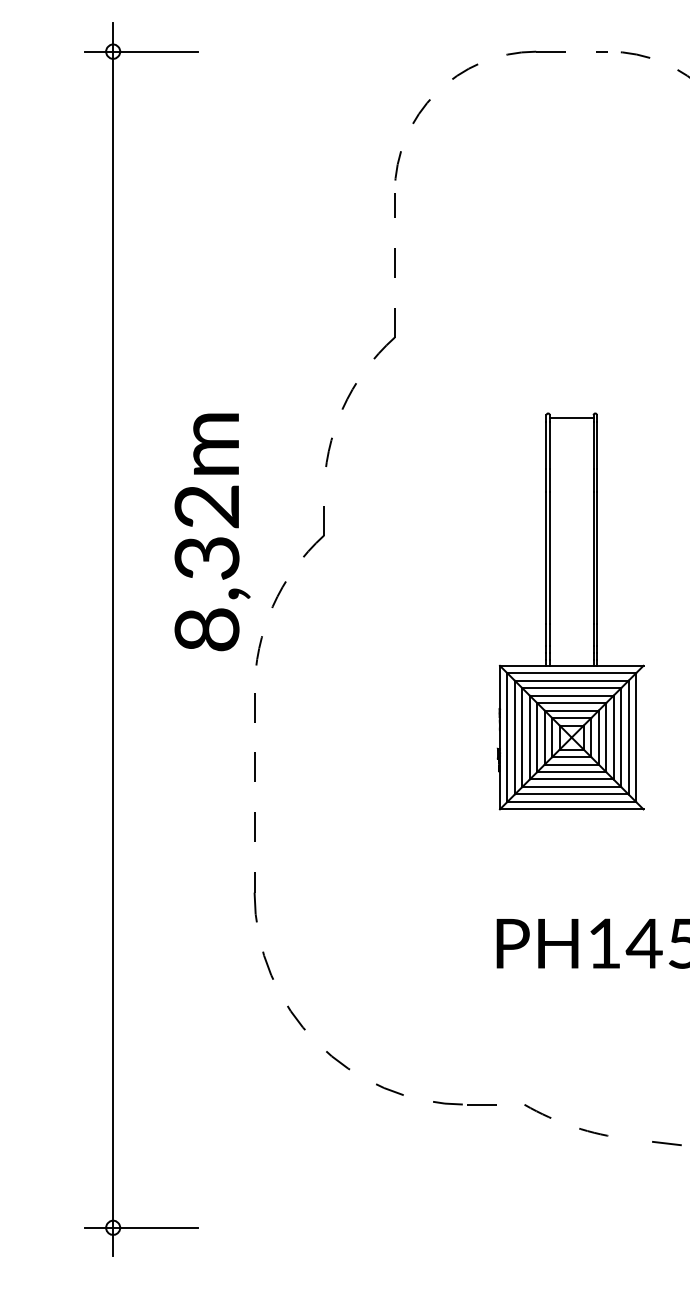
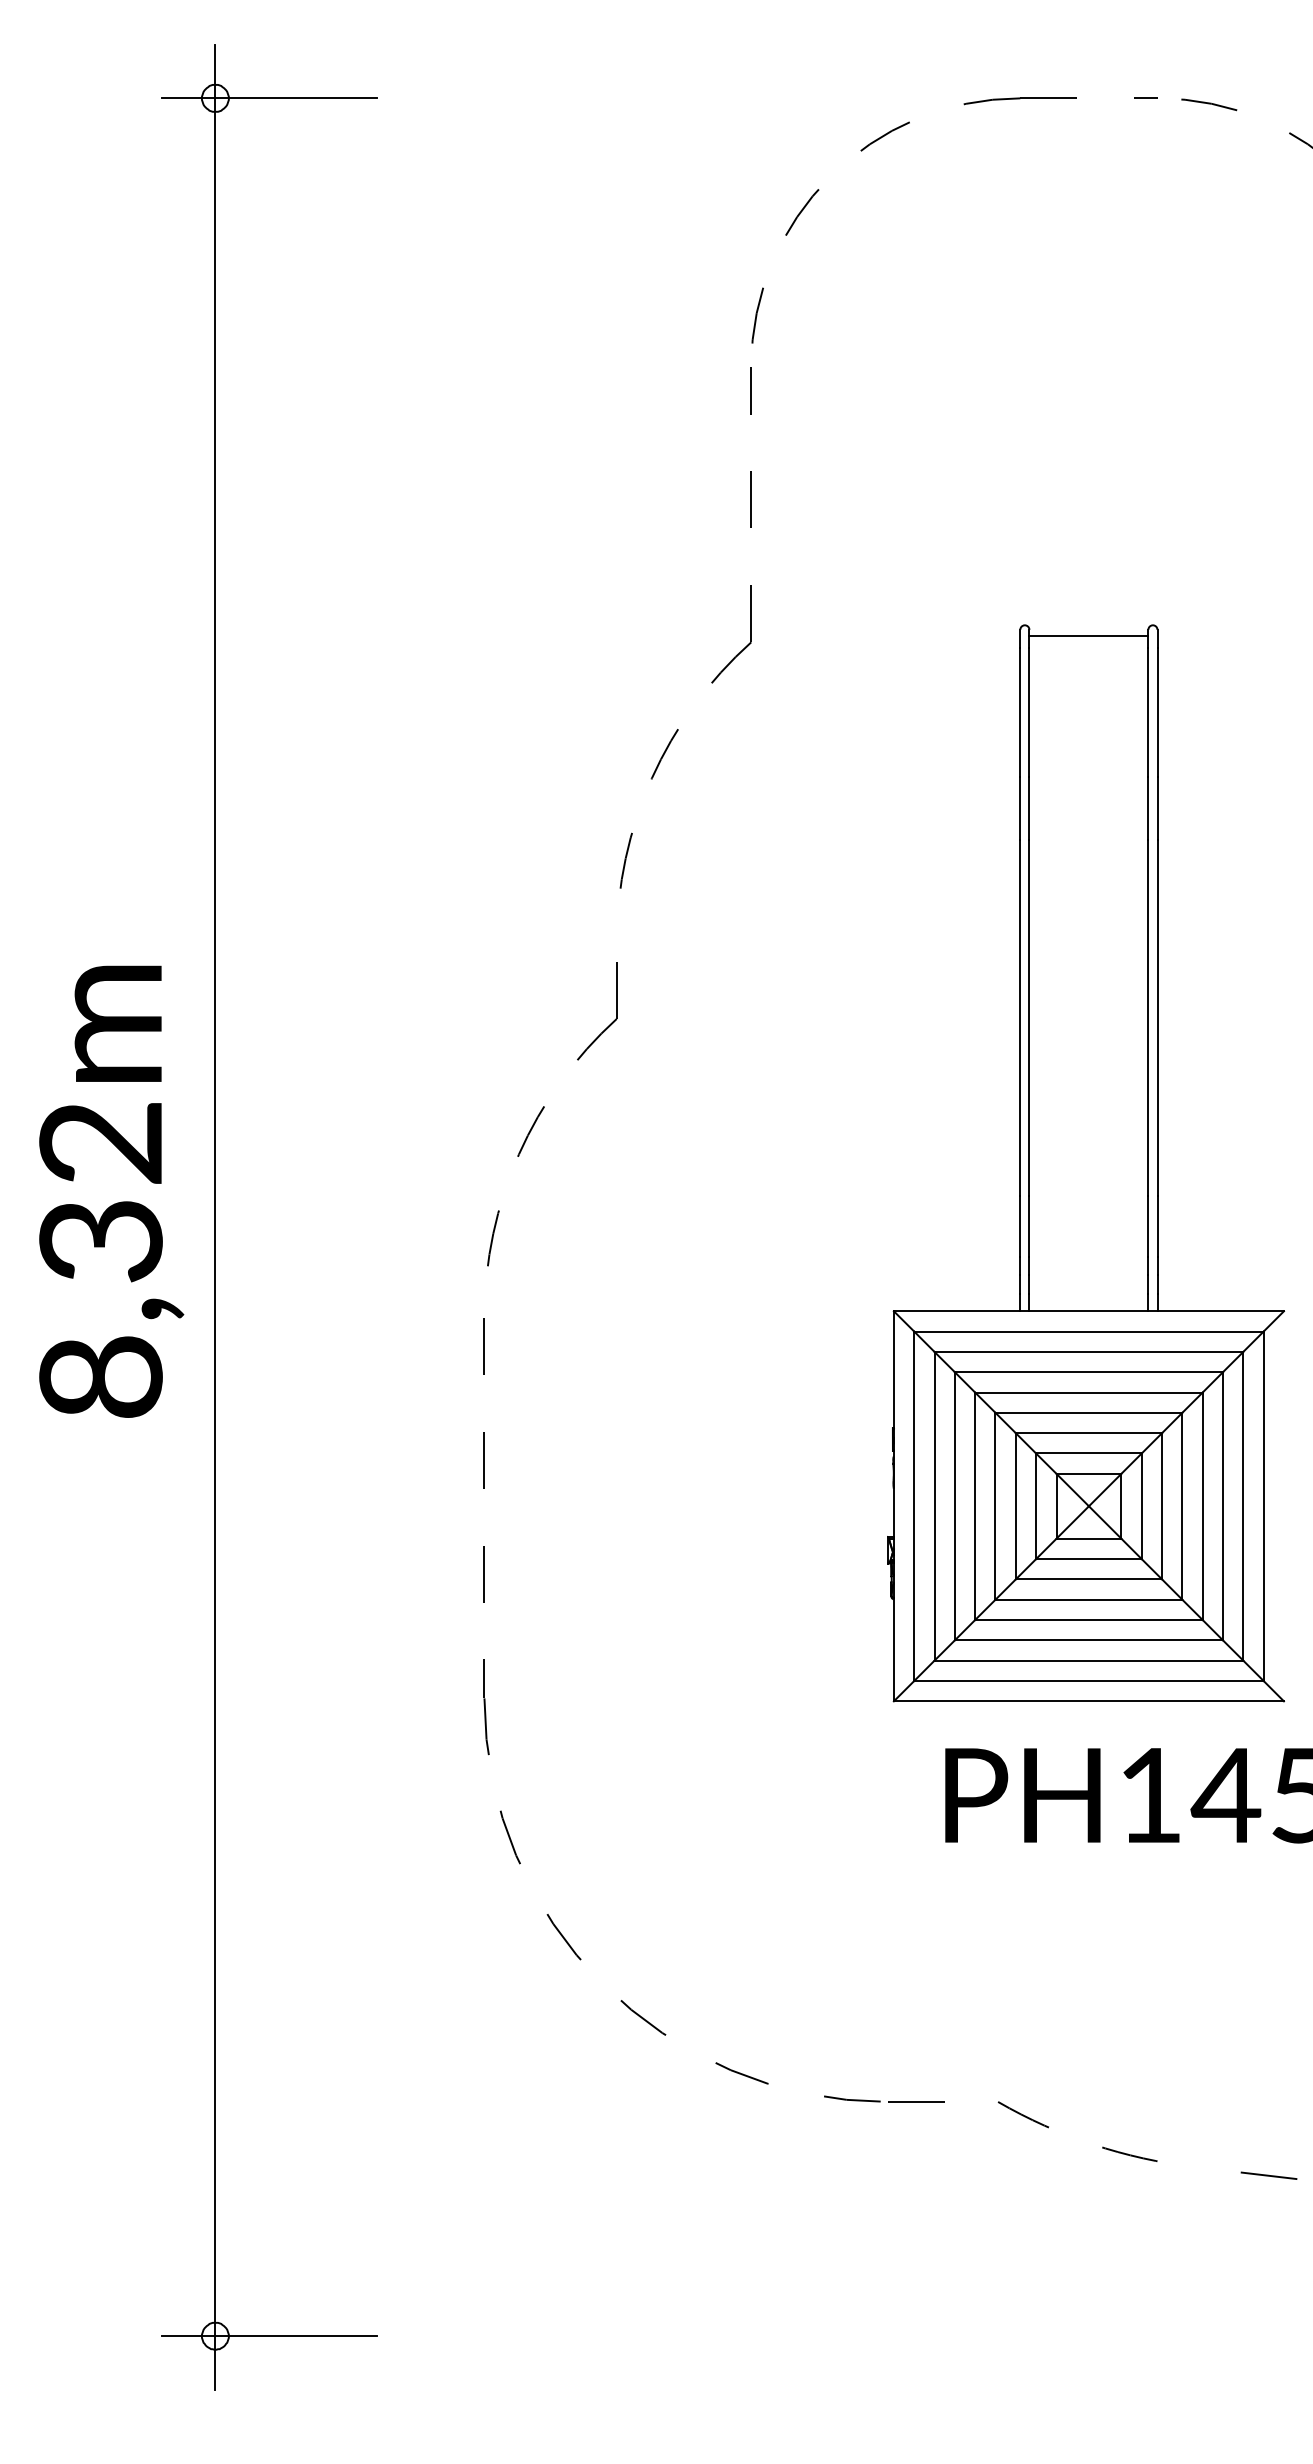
text: (212, 532) -> (111, 1192), moved
part: (570, 611) -> (1085, 1163), size x1.43

